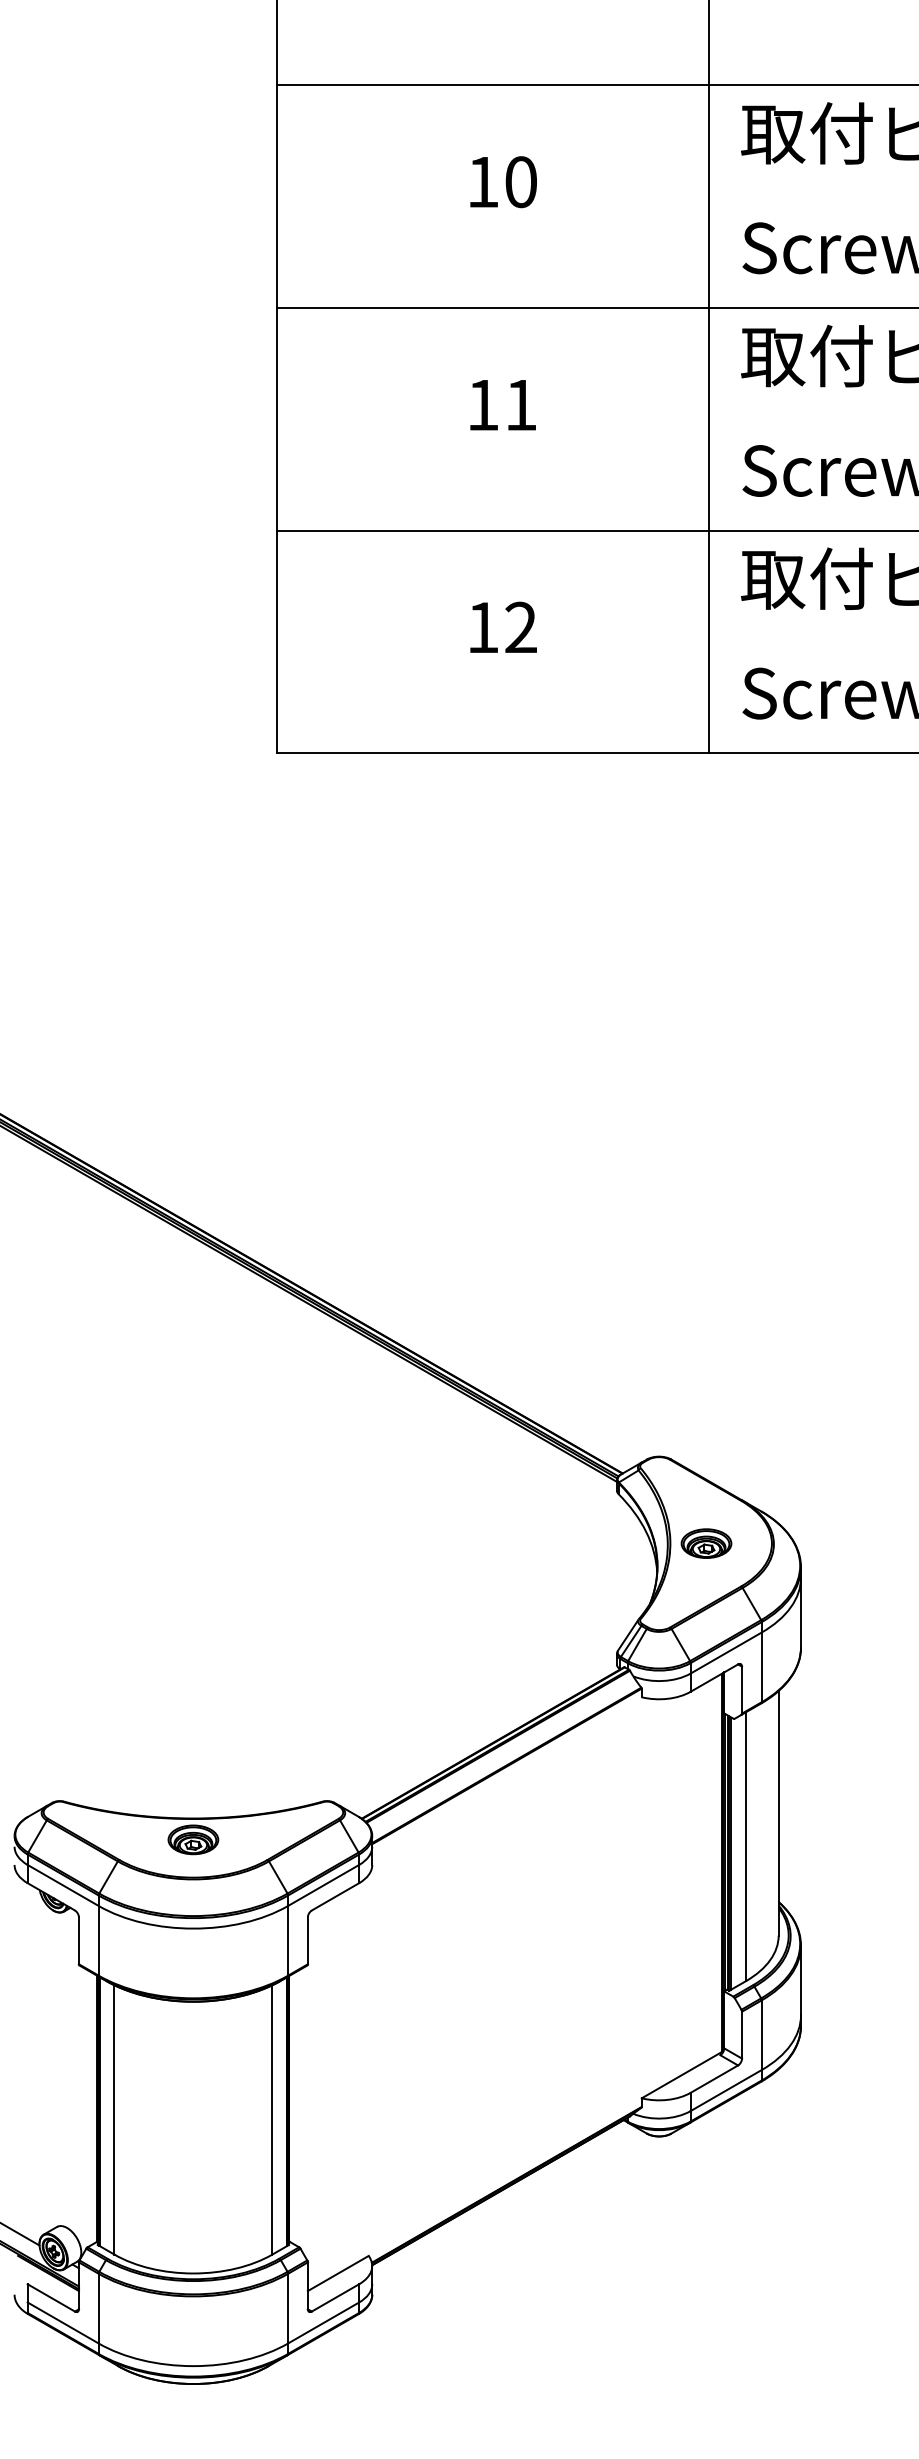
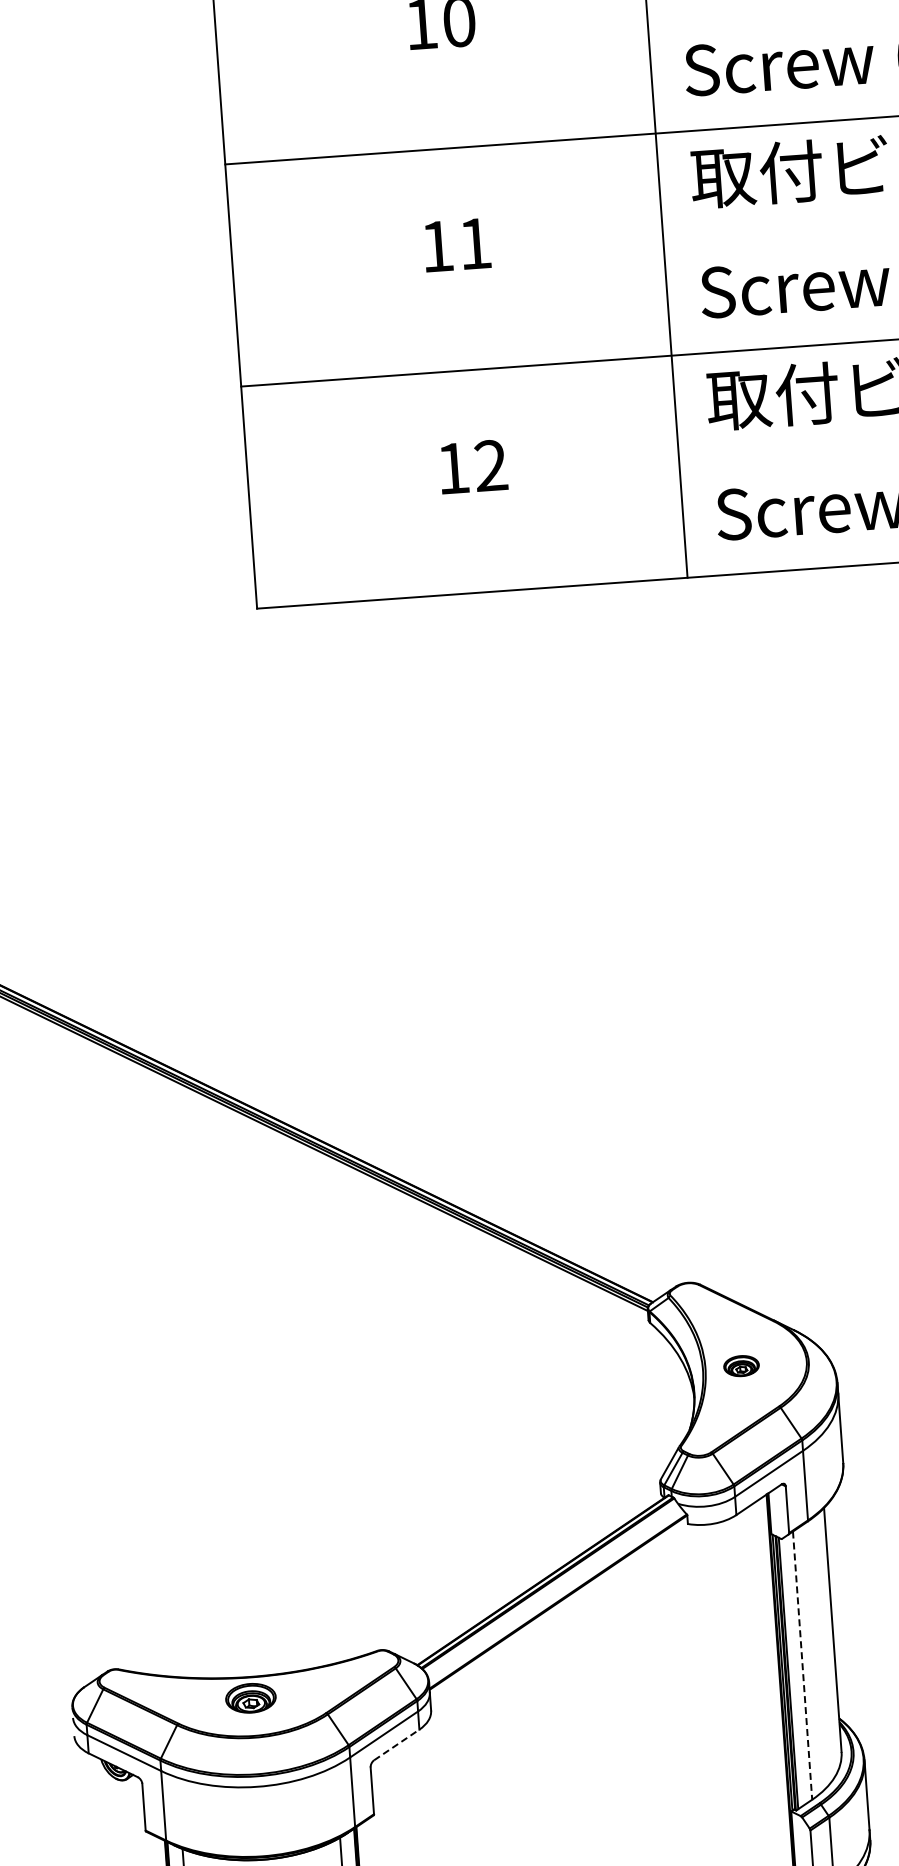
part: (706, 1543) -> (741, 1366), size x0.7
line: (745, 1847) -> (802, 1666), solid -> dashed
line: (335, 1896) -> (396, 1744), solid -> dashed

